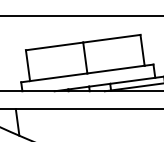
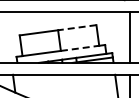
line: (110, 38) -> (76, 27), solid -> dashed
line: (116, 69) -> (80, 48), solid -> dashed

